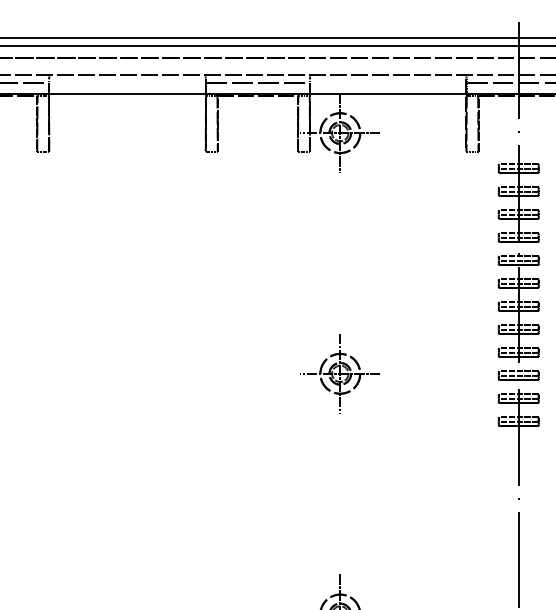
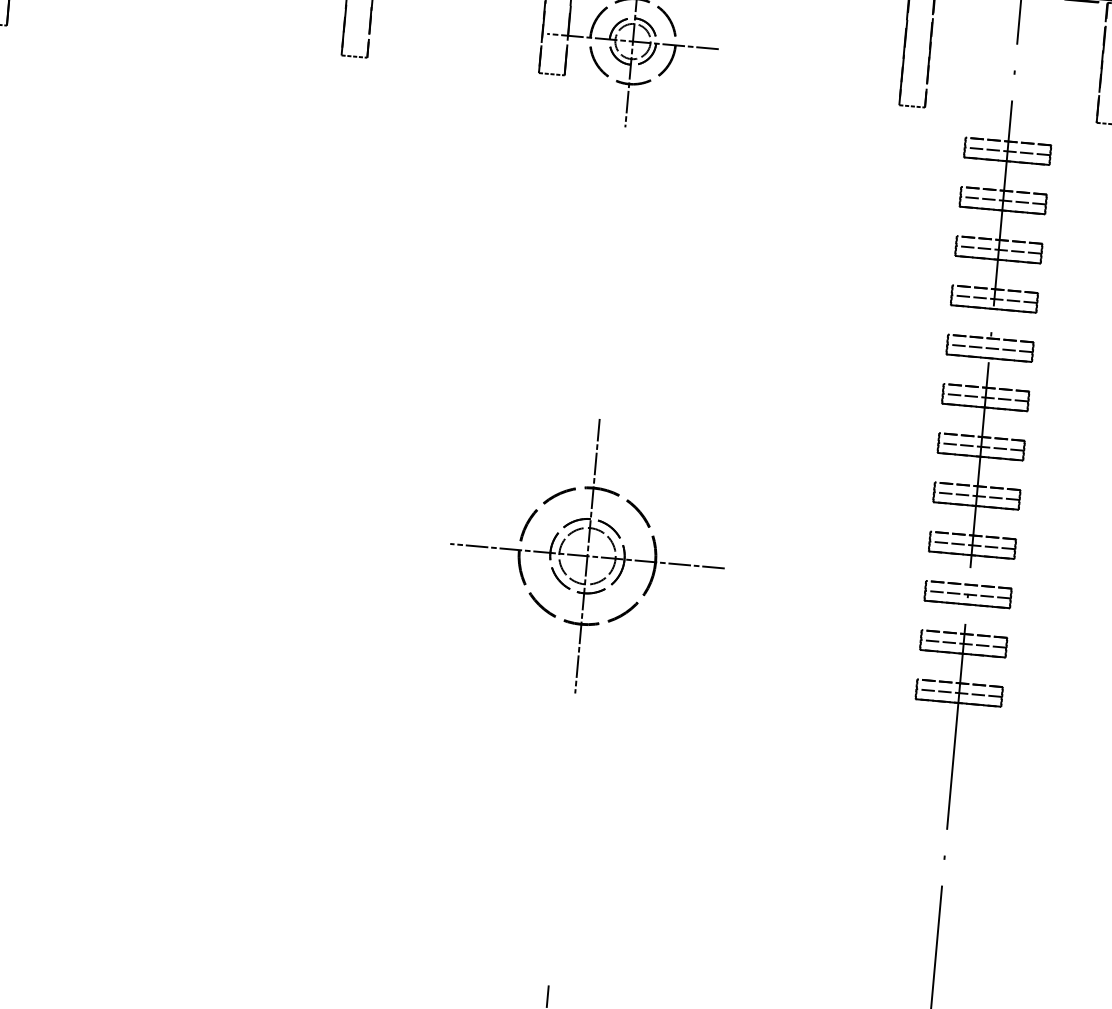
part: (339, 373) -> (585, 555), size x1.6

